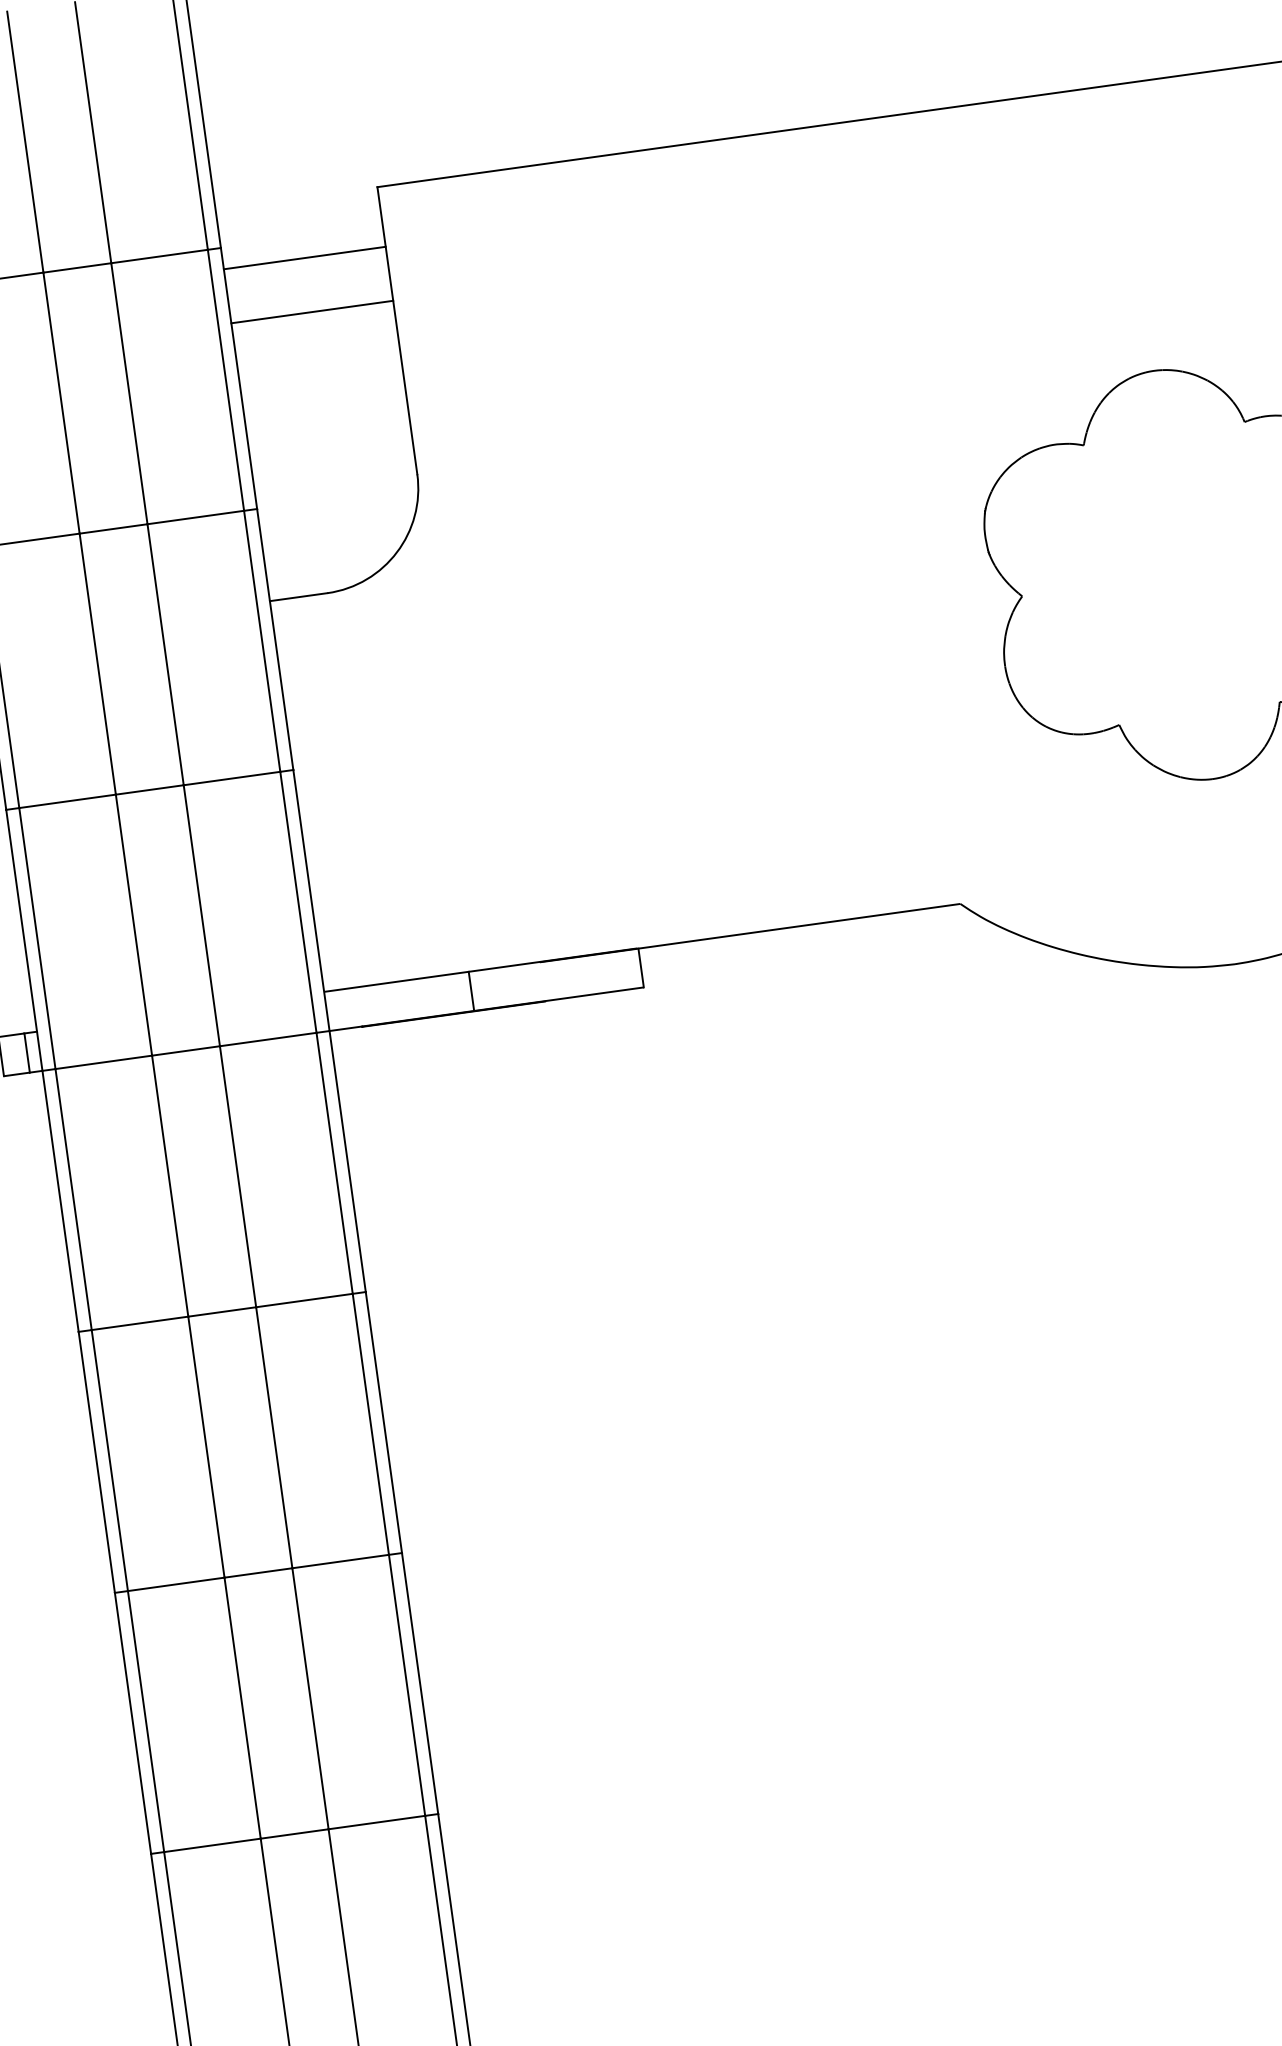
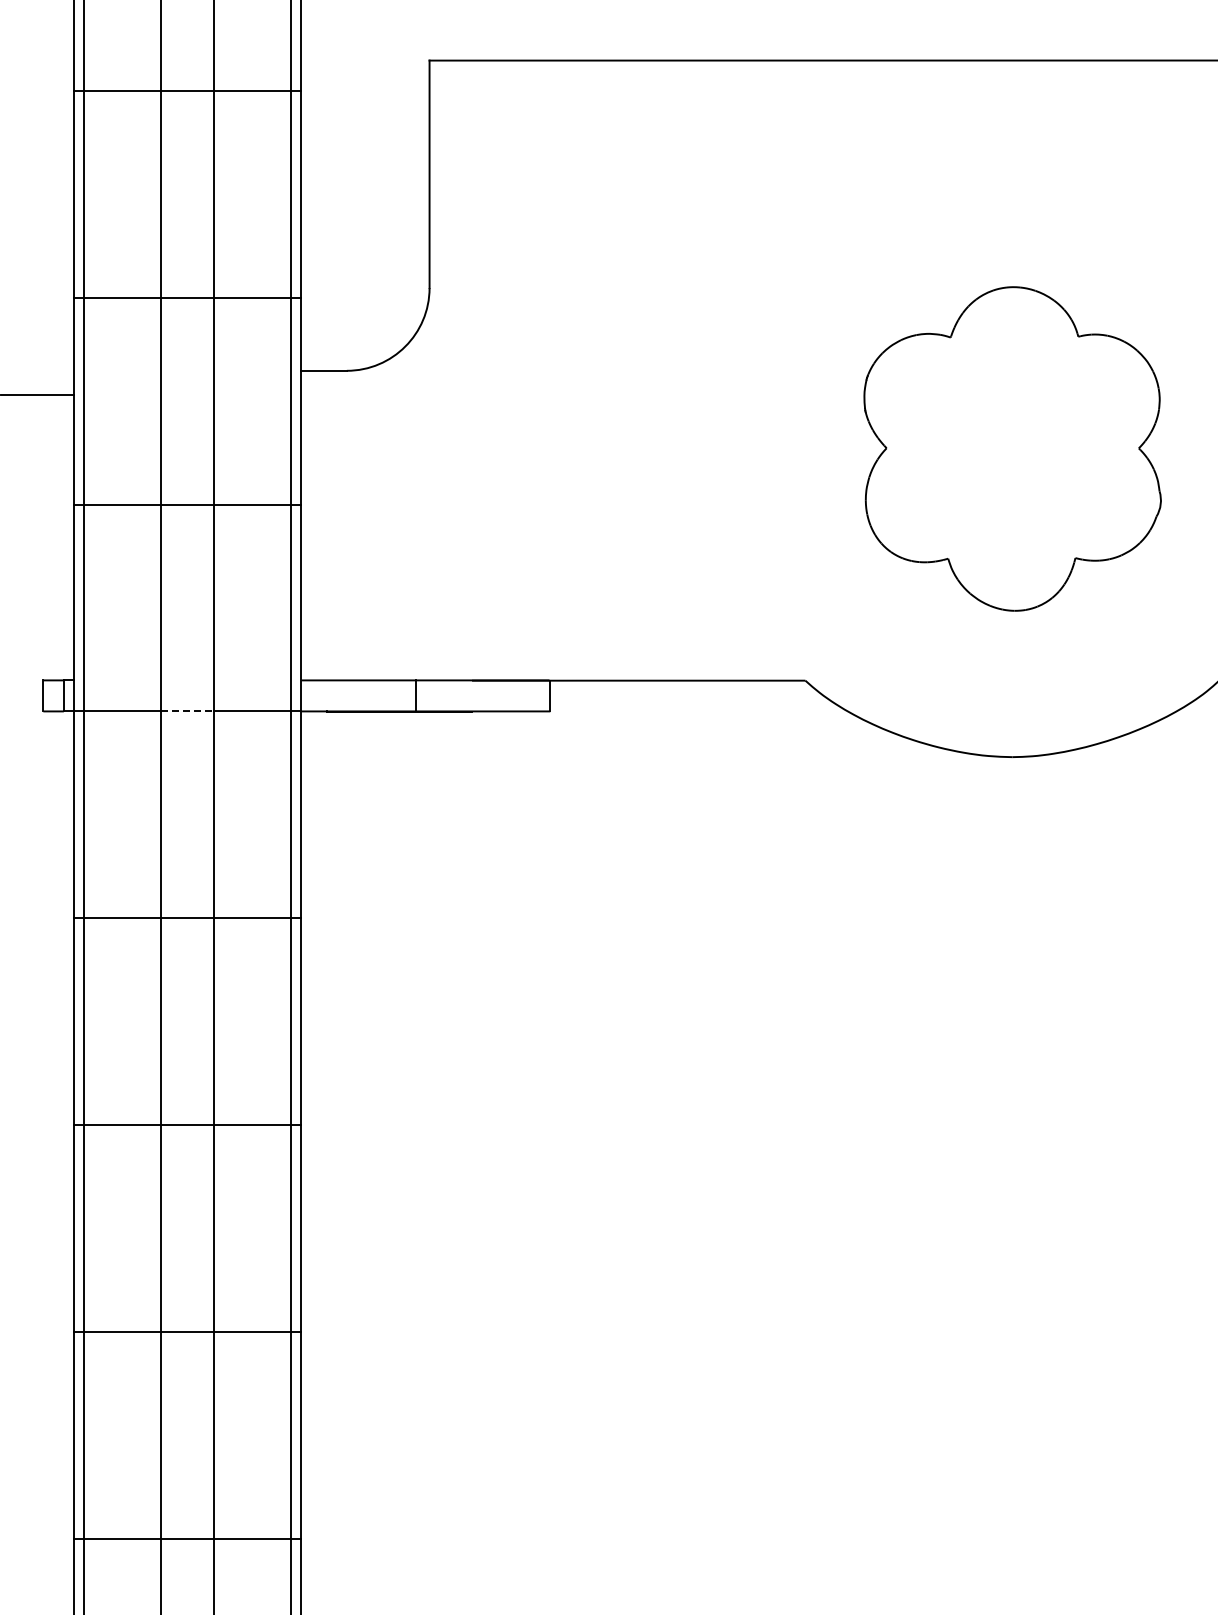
line: (304, 257) -> (365, 107), removed
line: (312, 311) -> (365, 150), removed
line: (185, 1051) -> (187, 711), solid -> dashed

